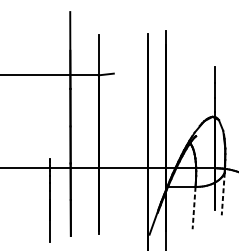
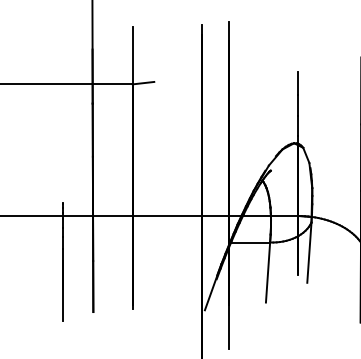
line: (223, 194) -> (309, 253), dashed -> solid
line: (194, 208) -> (268, 273), dashed -> solid

